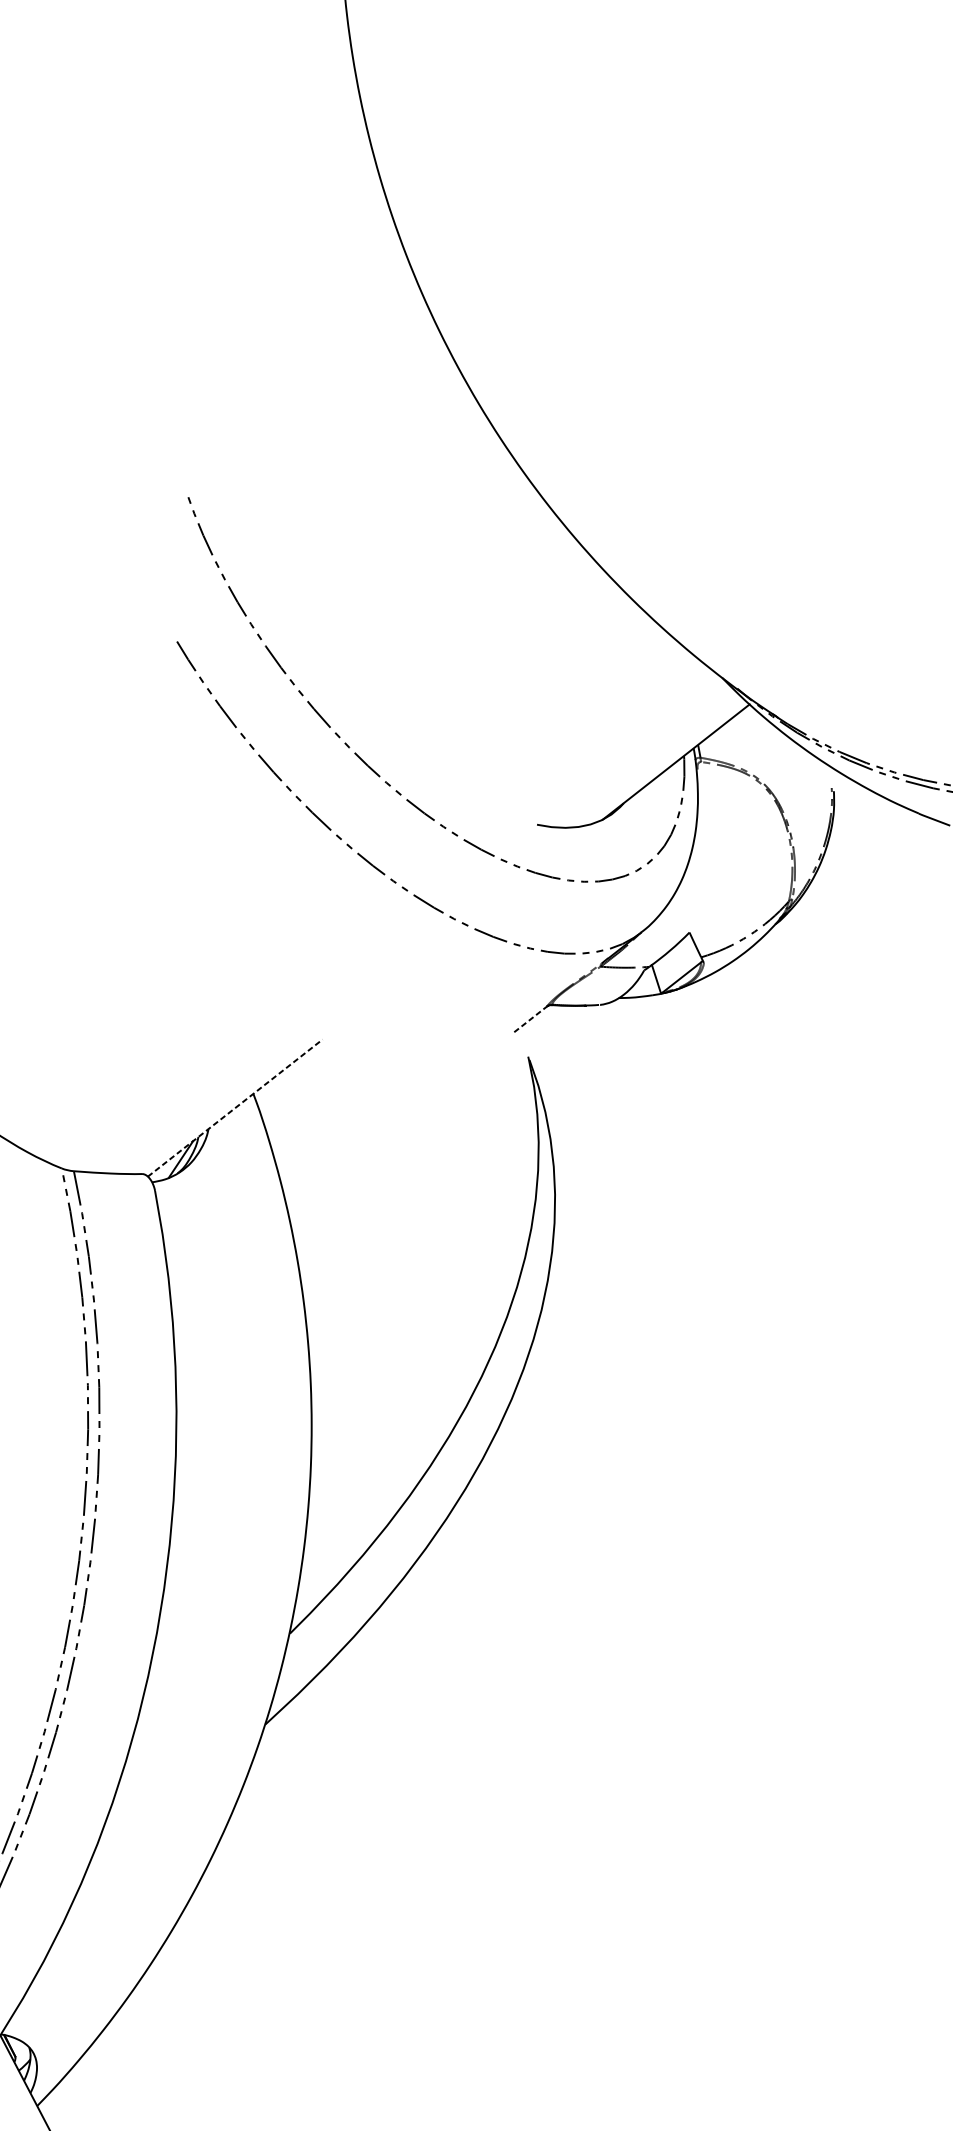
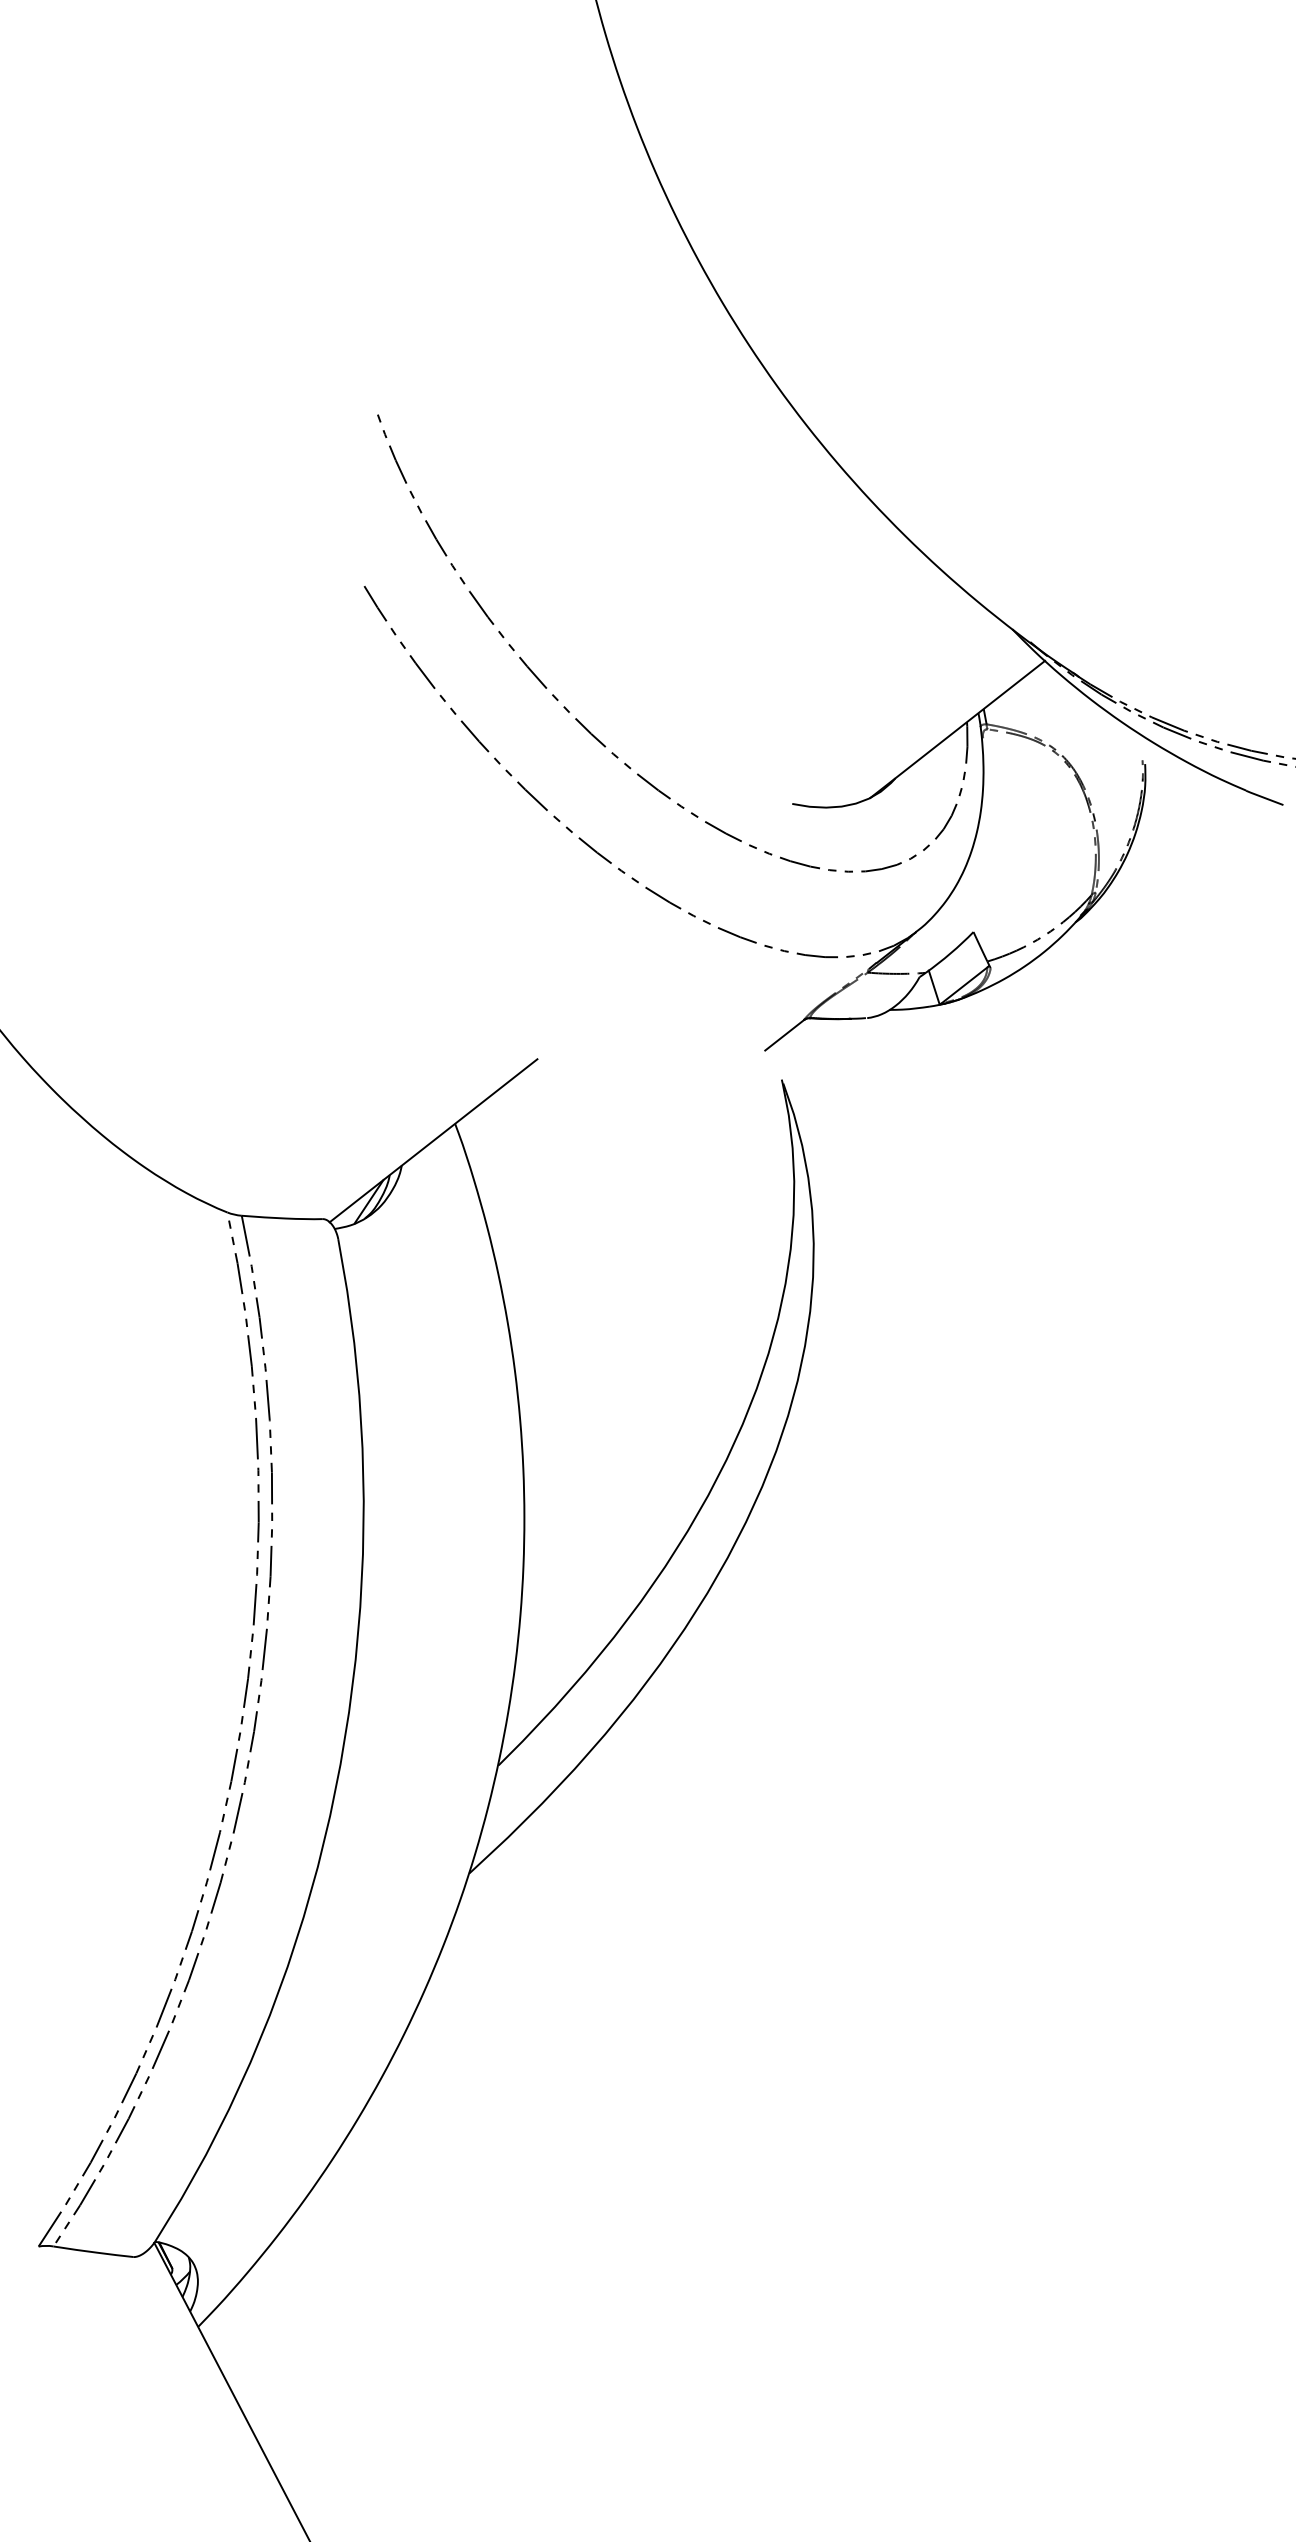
line: (530, 1019) -> (784, 1035), dashed -> solid
line: (235, 1107) -> (433, 1140), dashed -> solid

